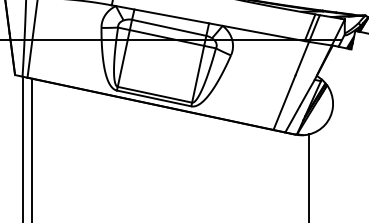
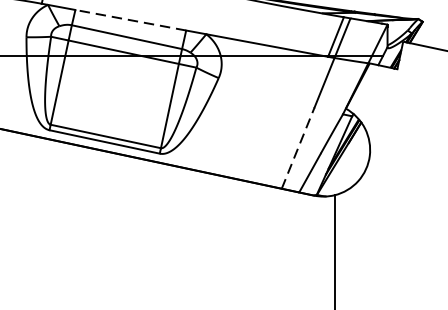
line: (171, 16) -> (130, 20), solid -> dashed
line: (284, 102) -> (298, 147), solid -> dashed

